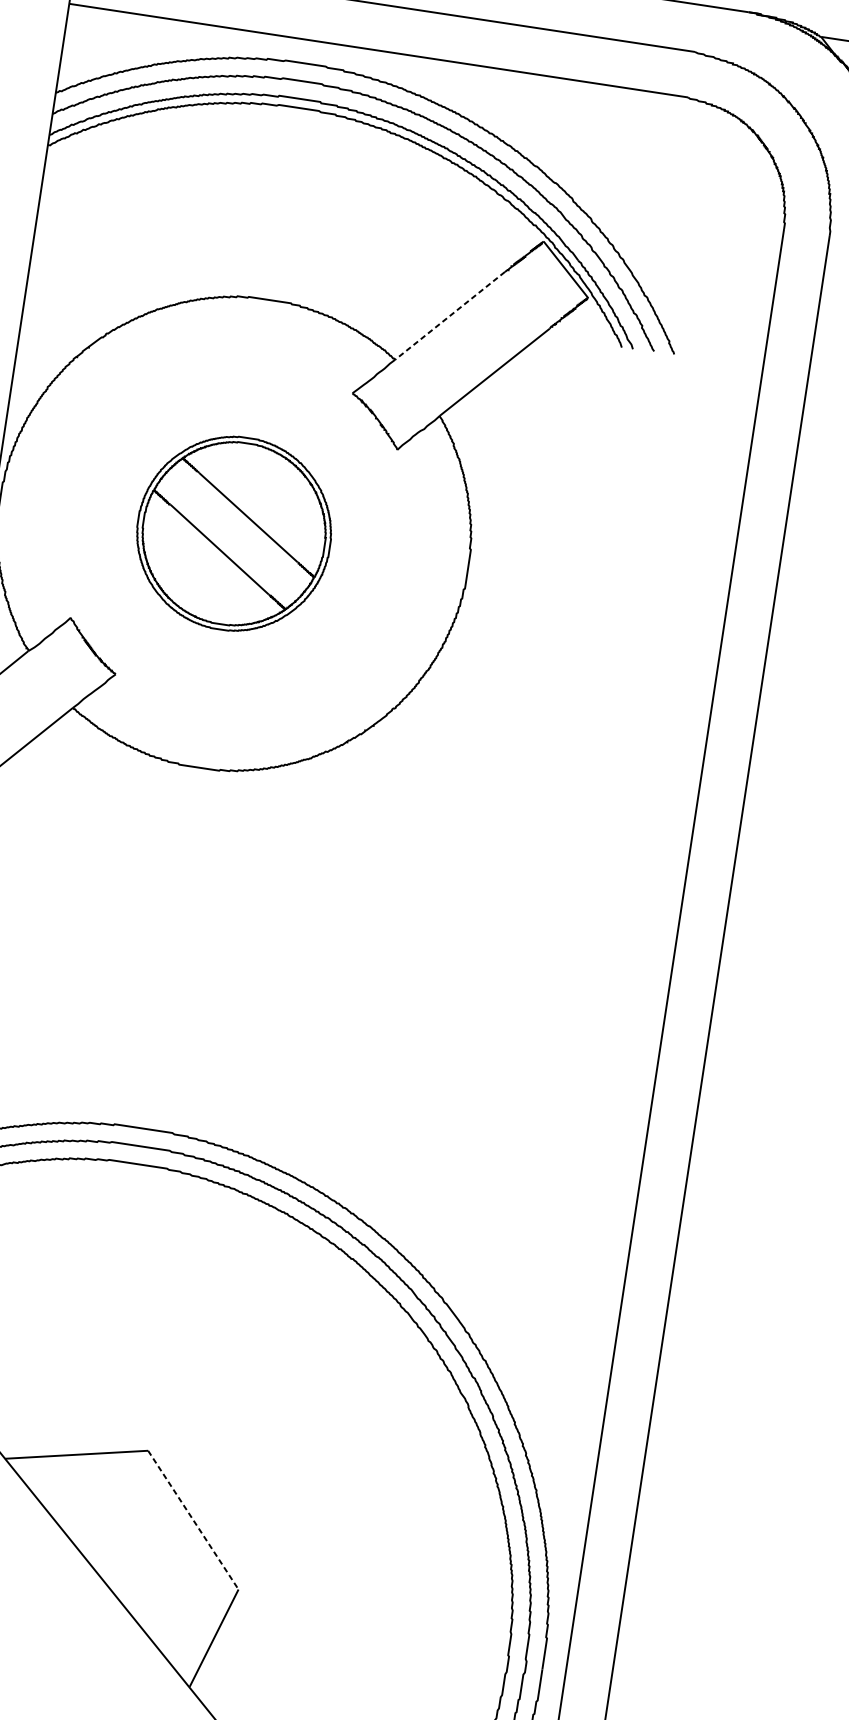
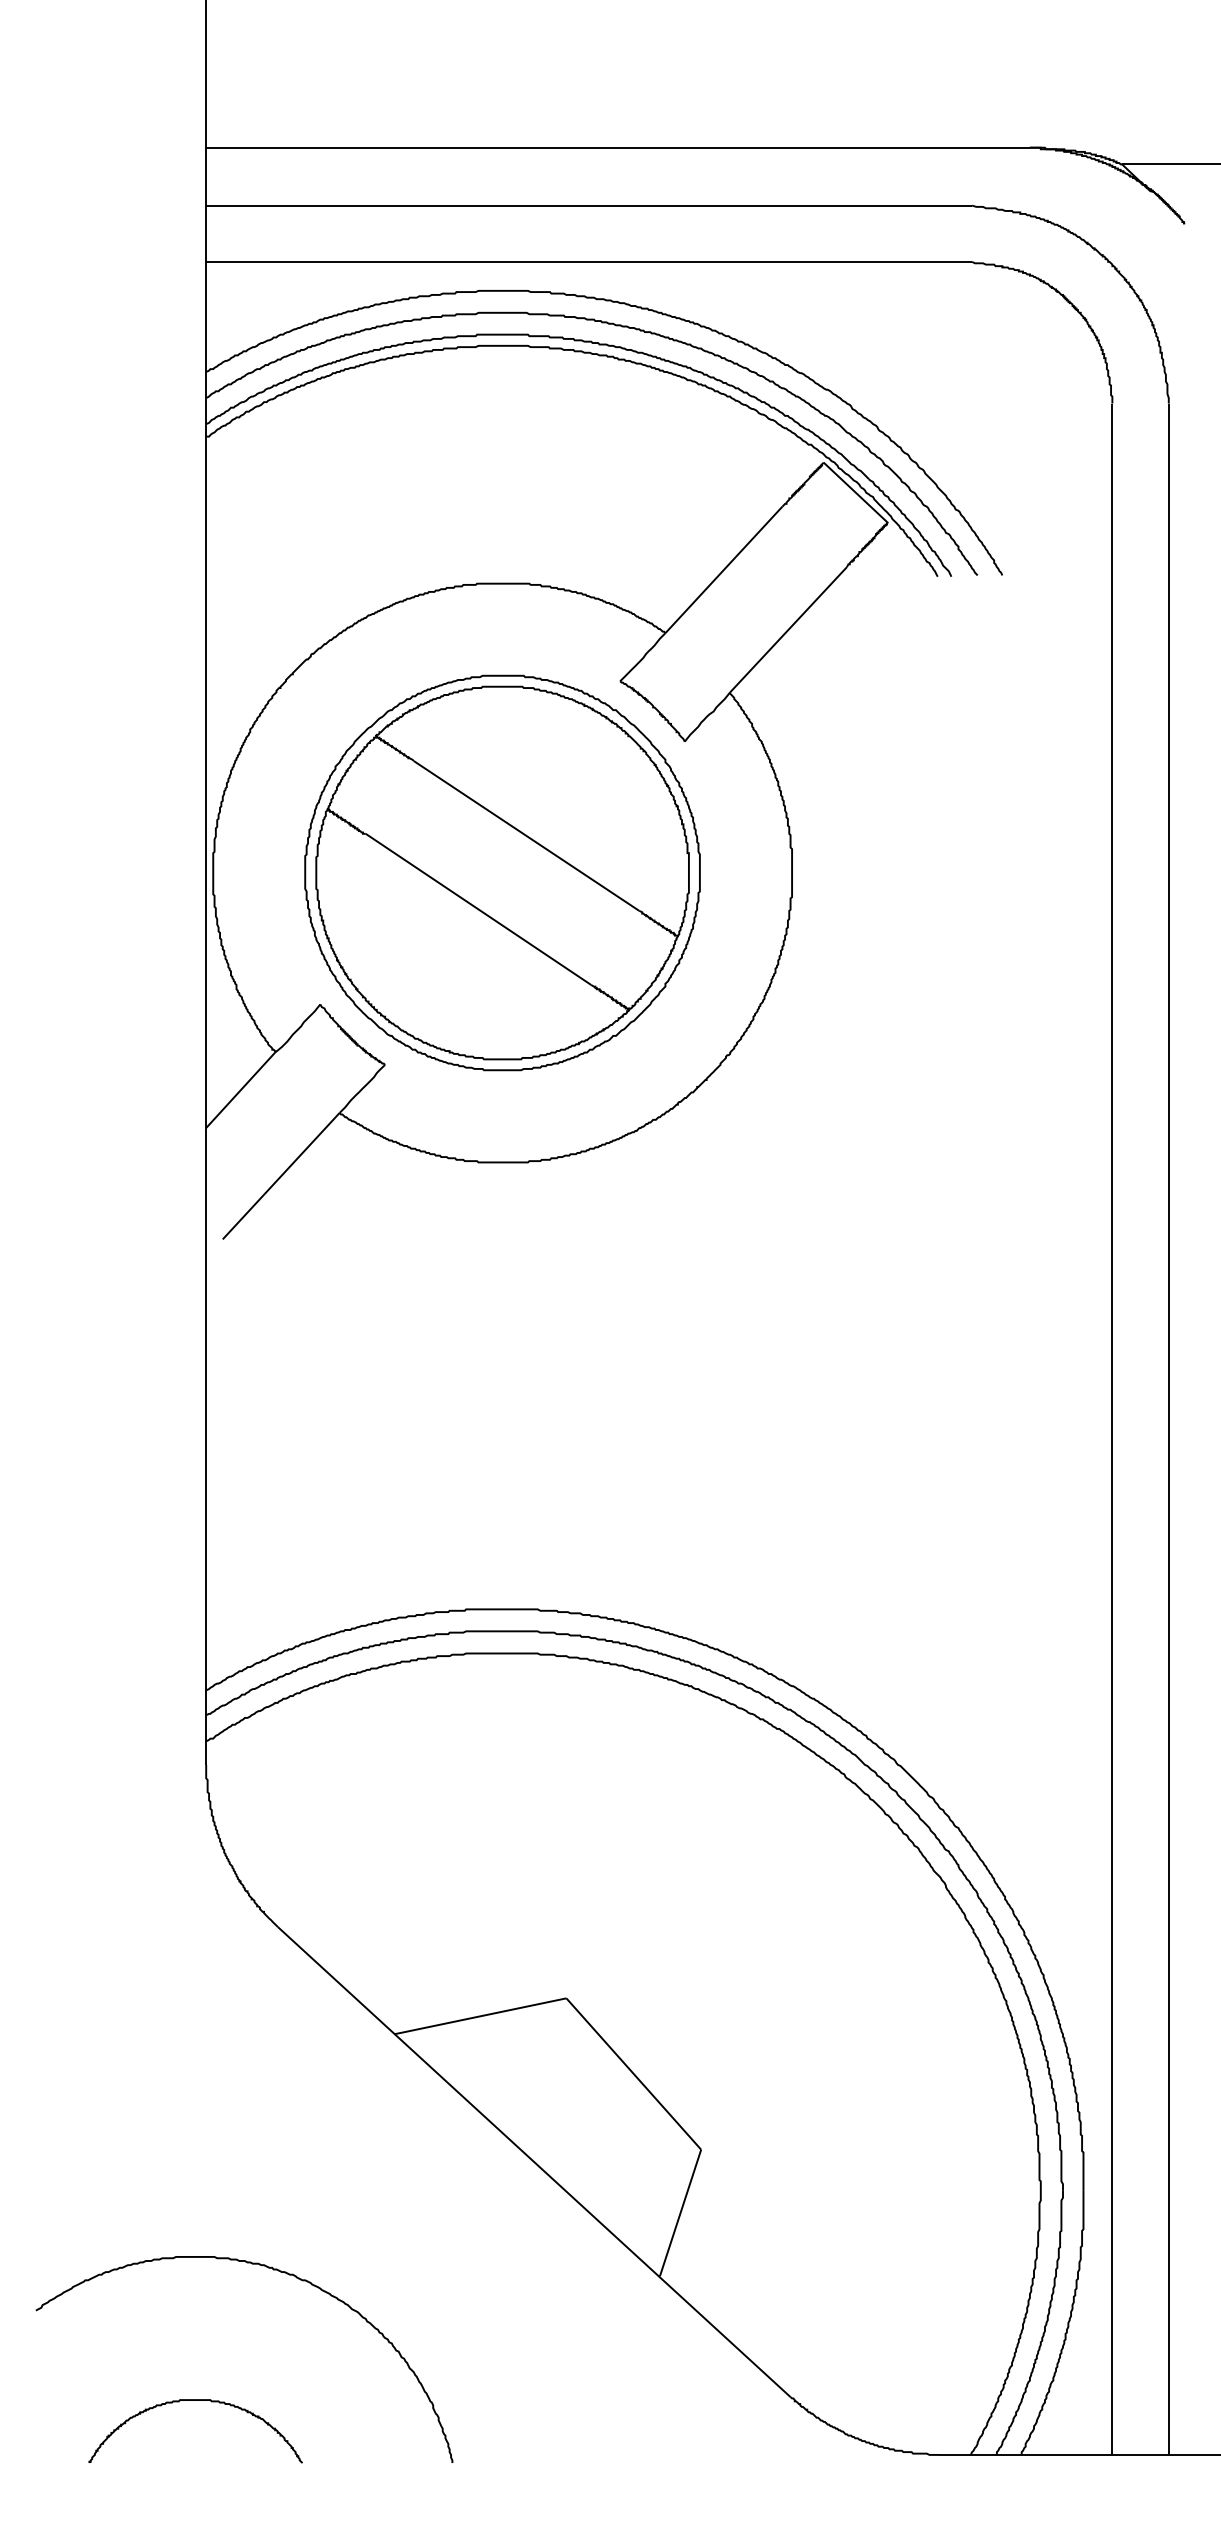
line: (449, 316) -> (723, 570), dashed -> solid
part: (234, 533) -> (502, 872), size x1.67
line: (193, 1520) -> (634, 2074), dashed -> solid

